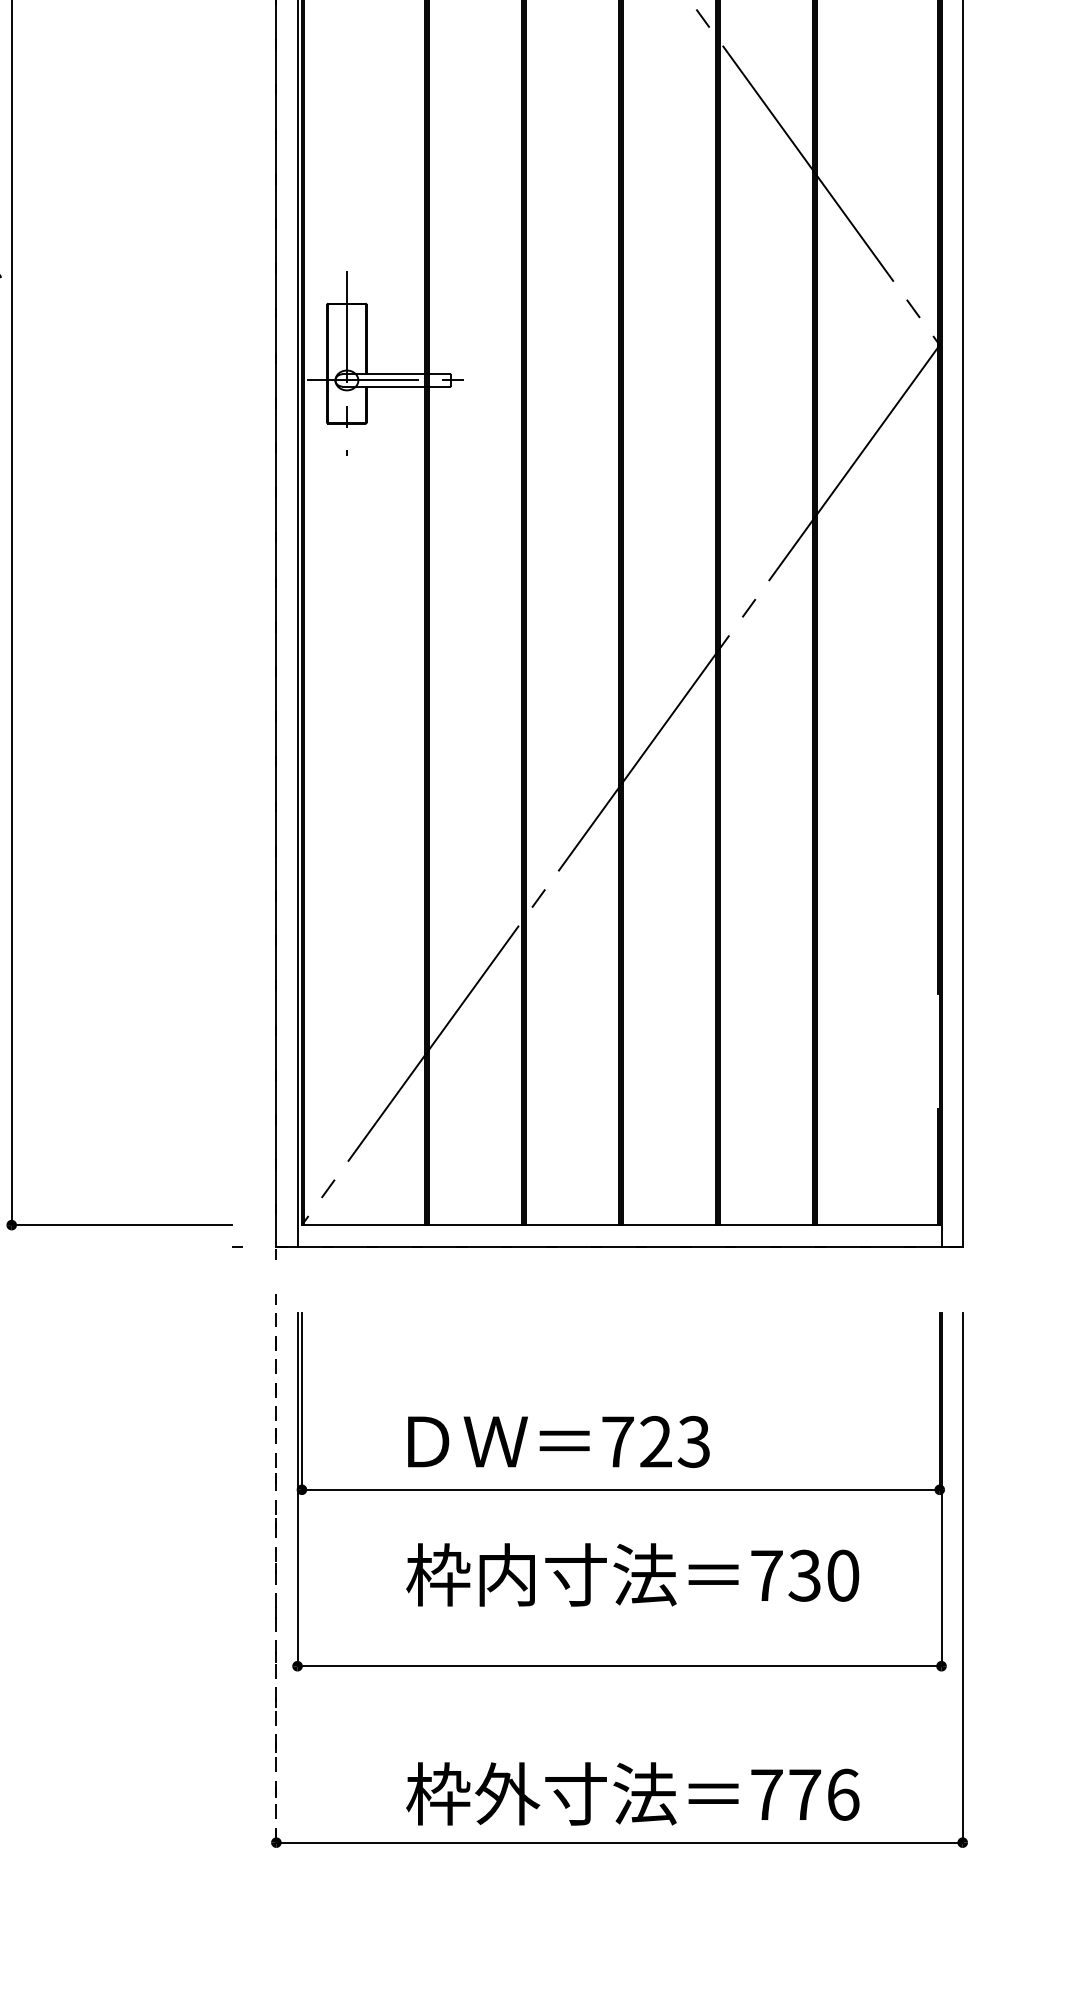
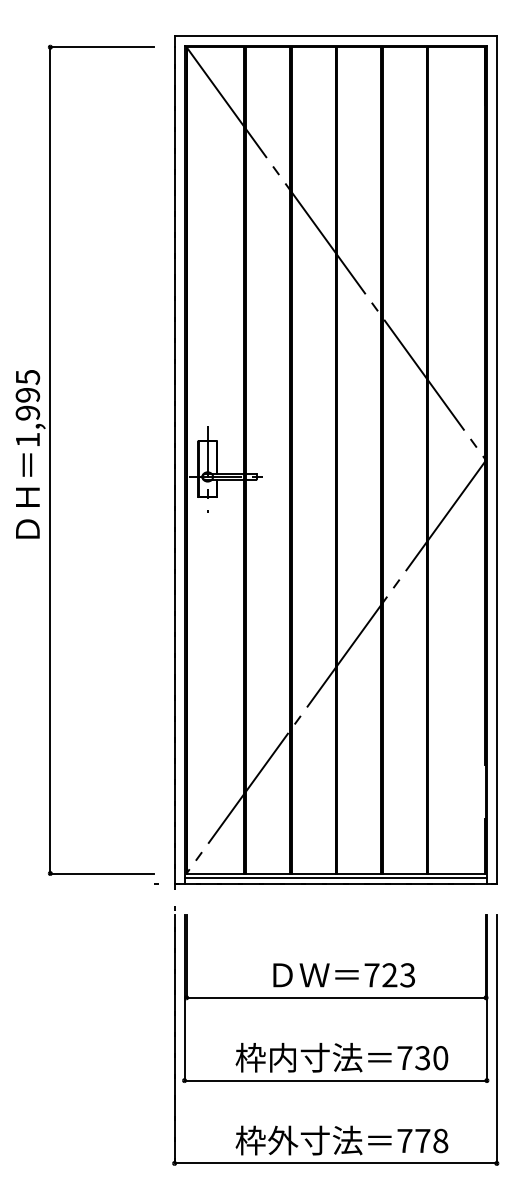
line: (619, 1233) -> (335, 877), added
text: (557, 1442) -> (343, 975), moved
text: (631, 1574) -> (341, 1057), moved
line: (276, 1576) -> (174, 1038), dashed -> solid
text: (842, 1793) -> (440, 1140), 776 -> 778

